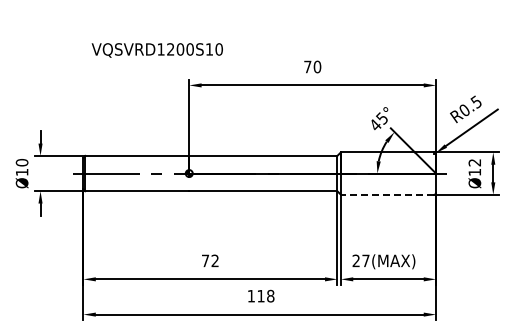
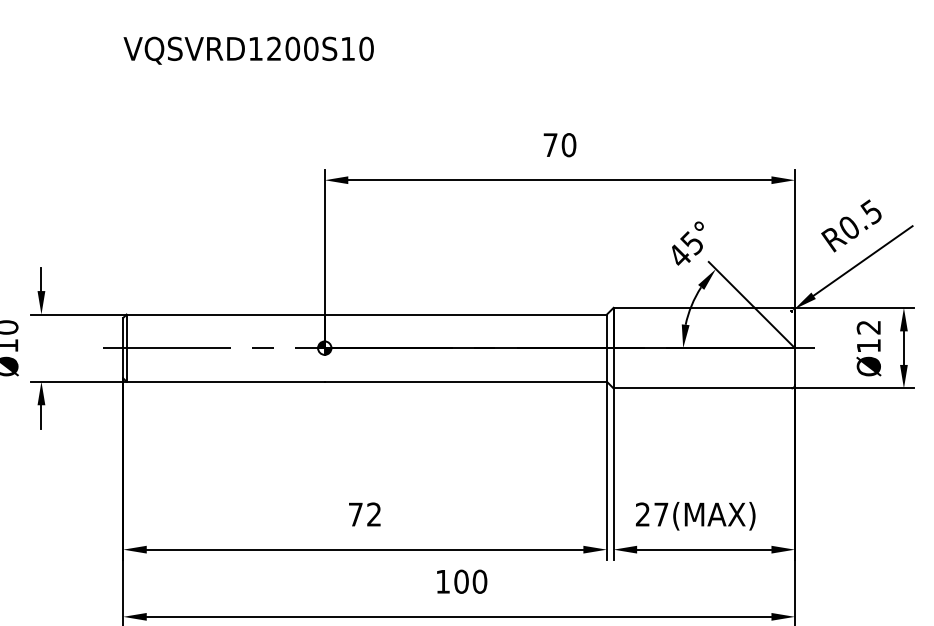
text: (156, 50) -> (247, 50), moved
line: (387, 194) -> (702, 388), dashed -> solid
text: (265, 295) -> (469, 580), 118 -> 100

